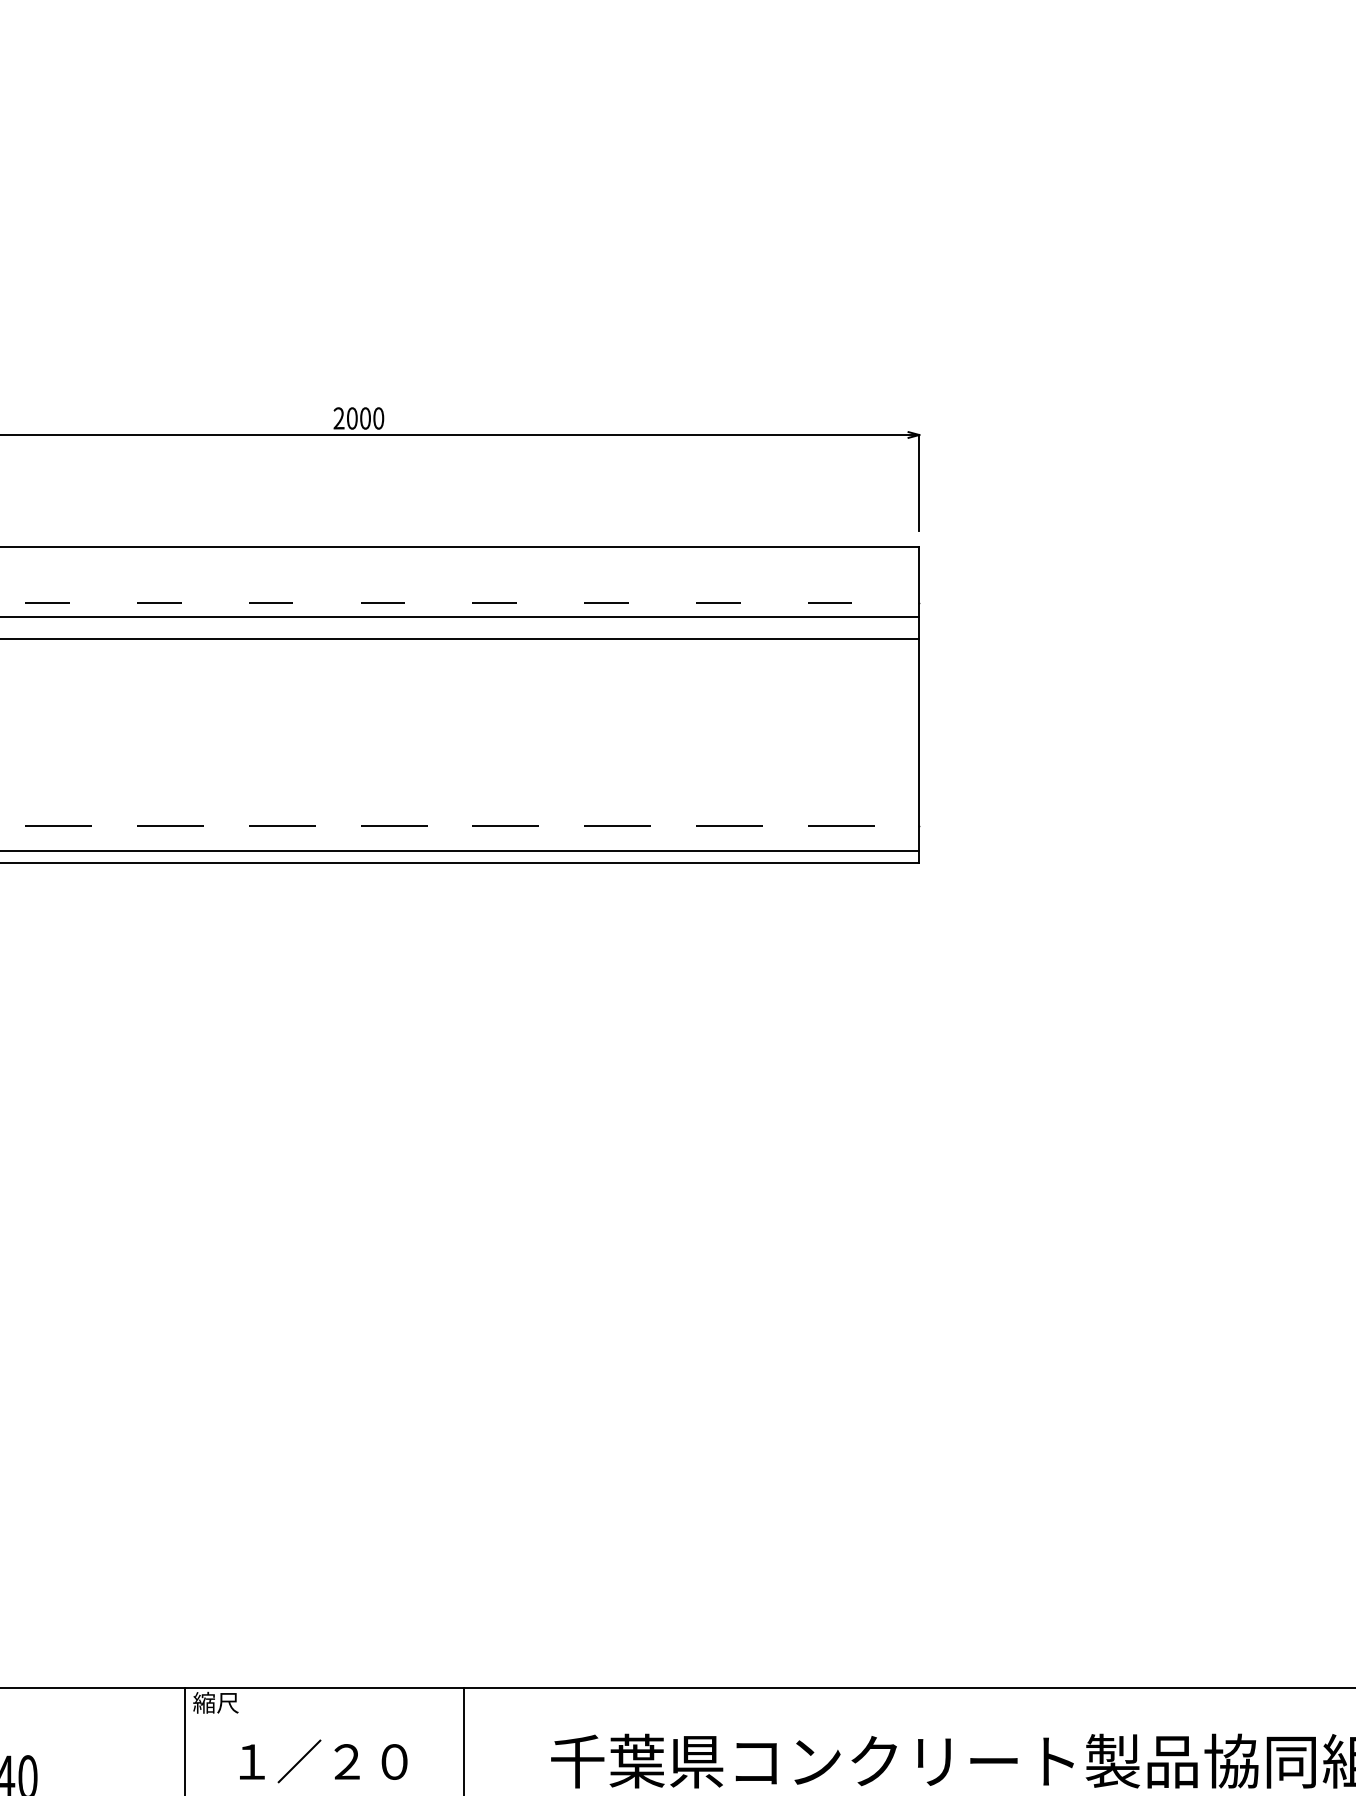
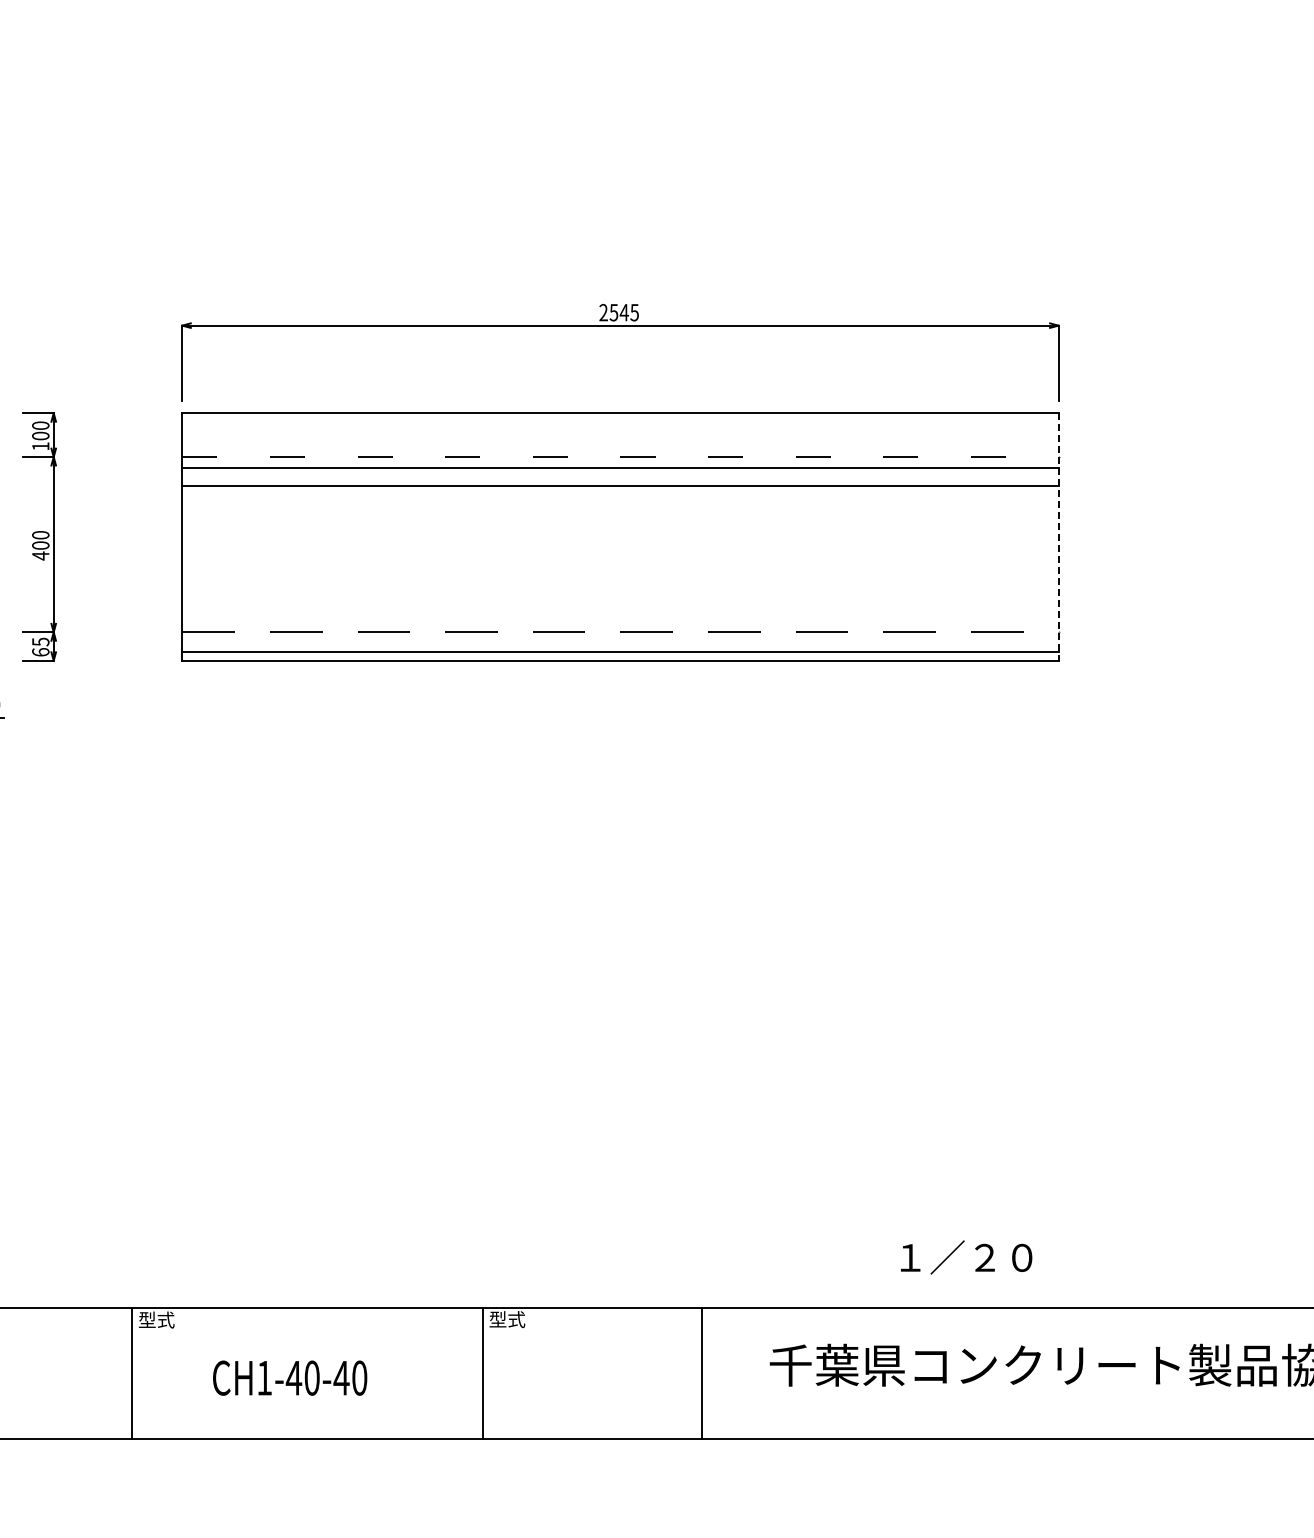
text: (364, 418) -> (623, 312), 2000 -> 2545
line: (919, 705) -> (1058, 537), solid -> dashed
text: (216, 1702) -> (507, 1319), 縮尺 -> 型式
text: (323, 1761) -> (966, 1257), moved

